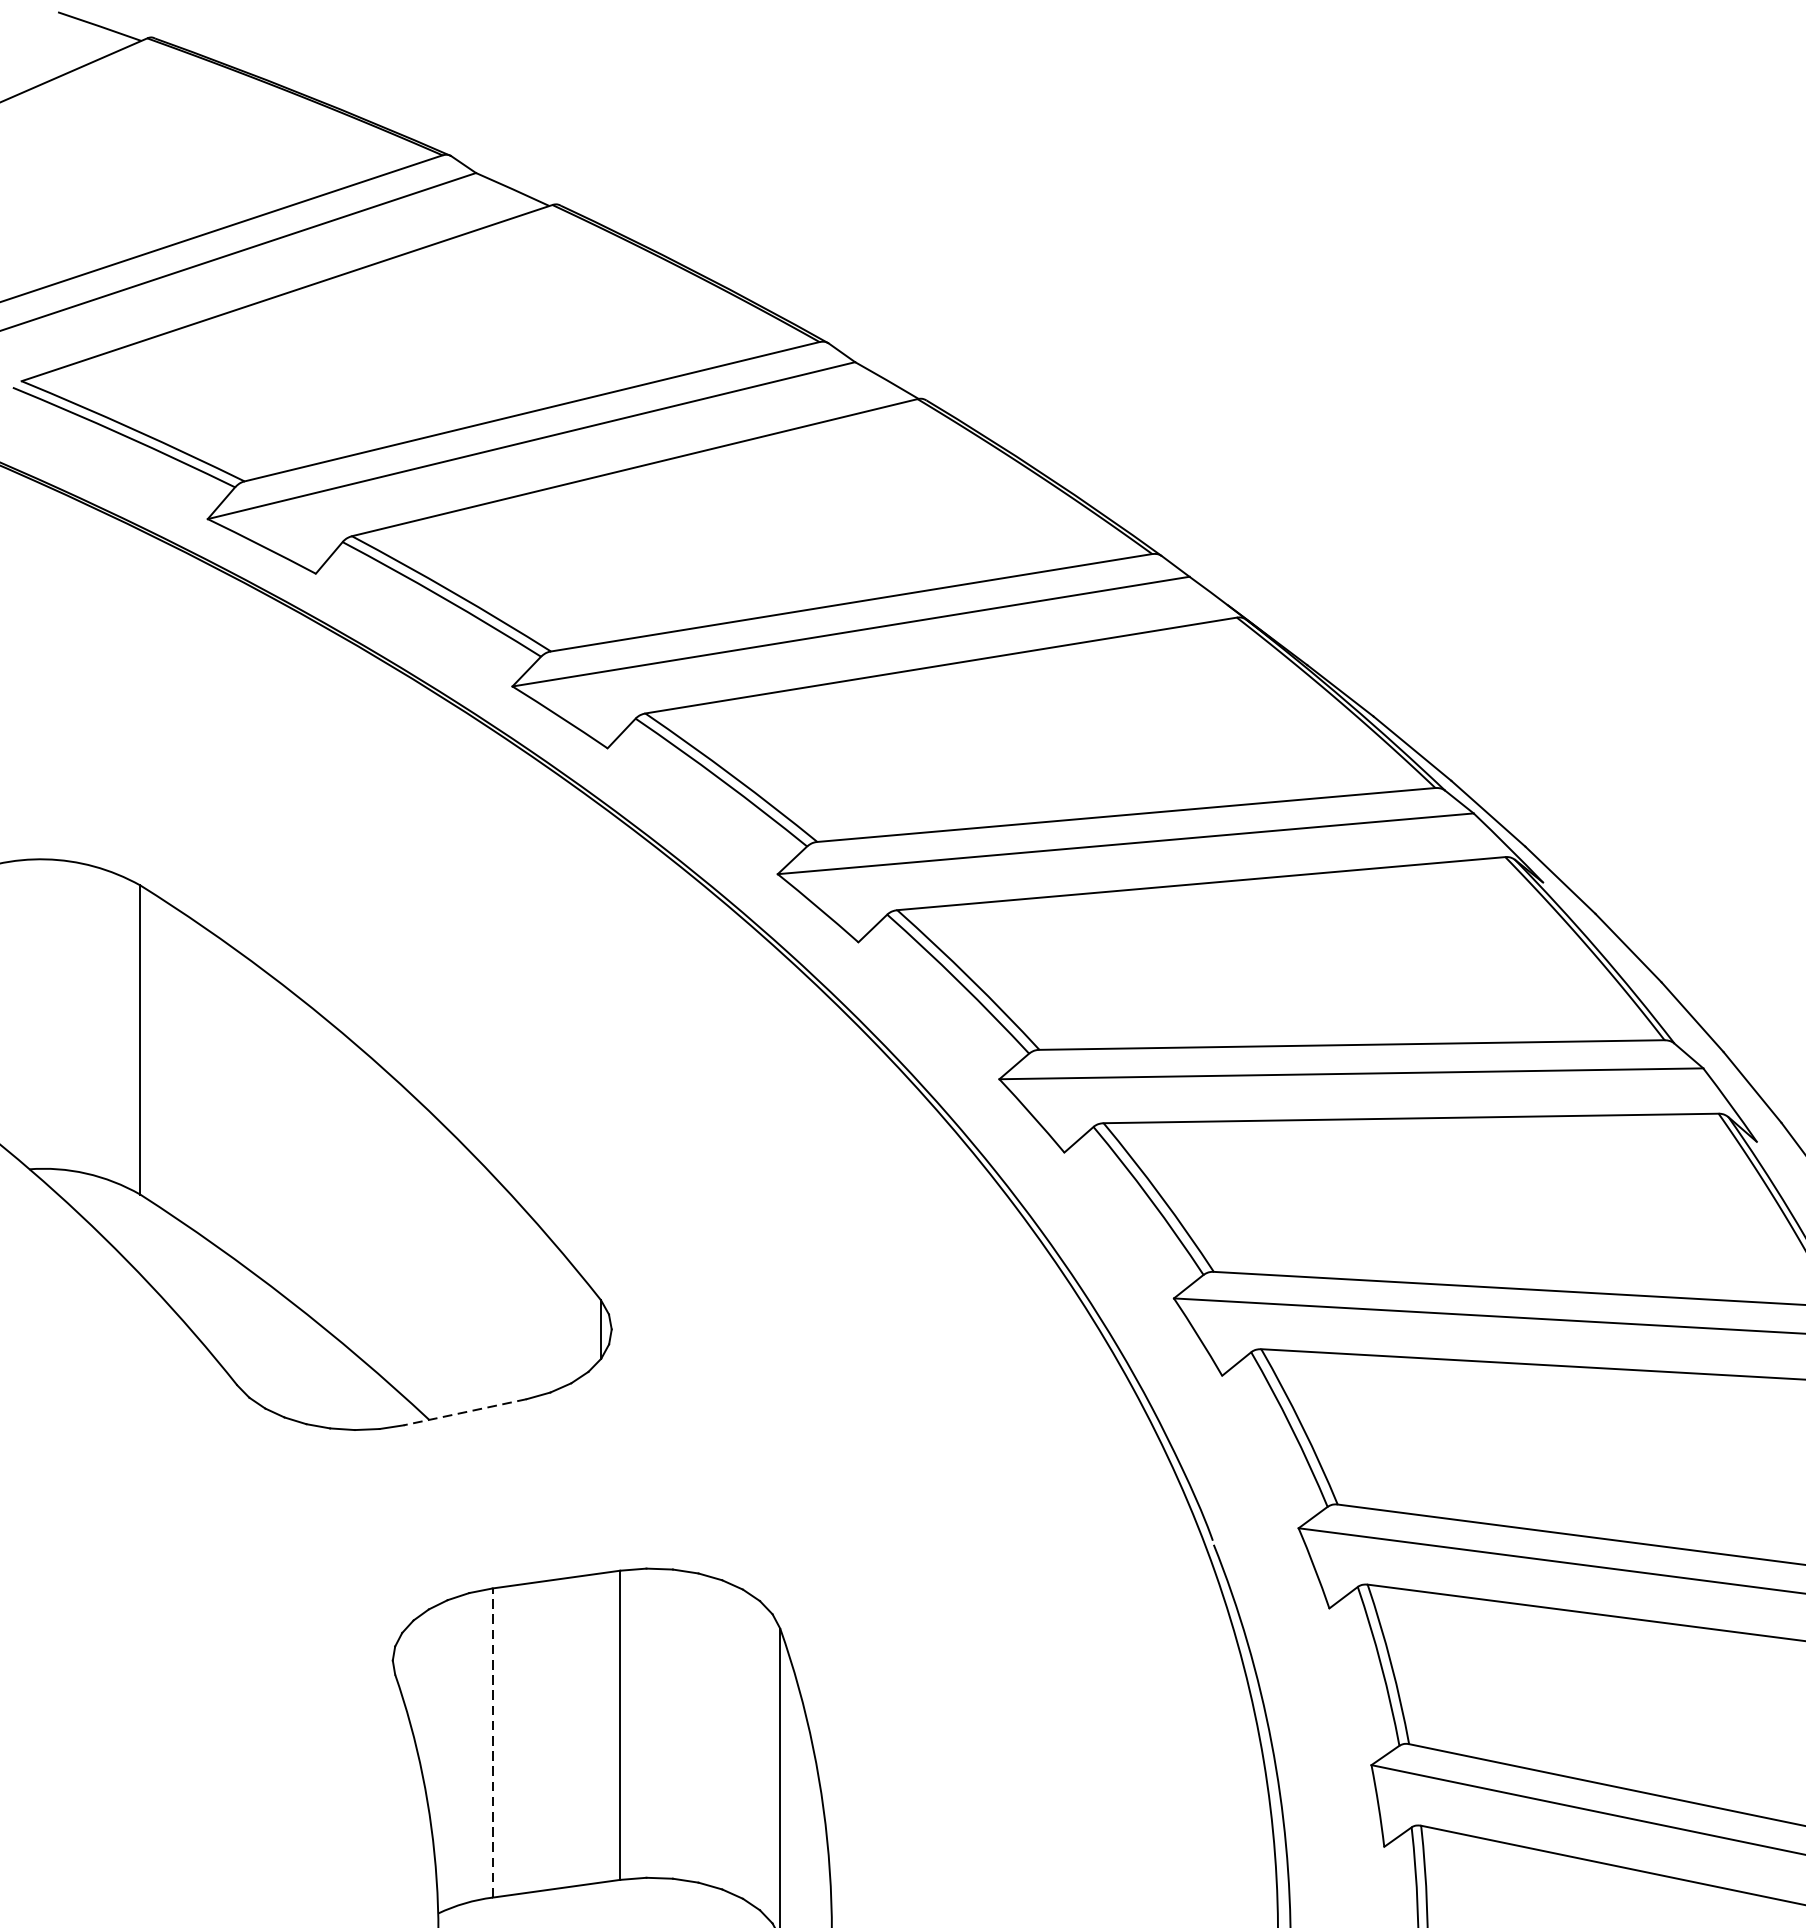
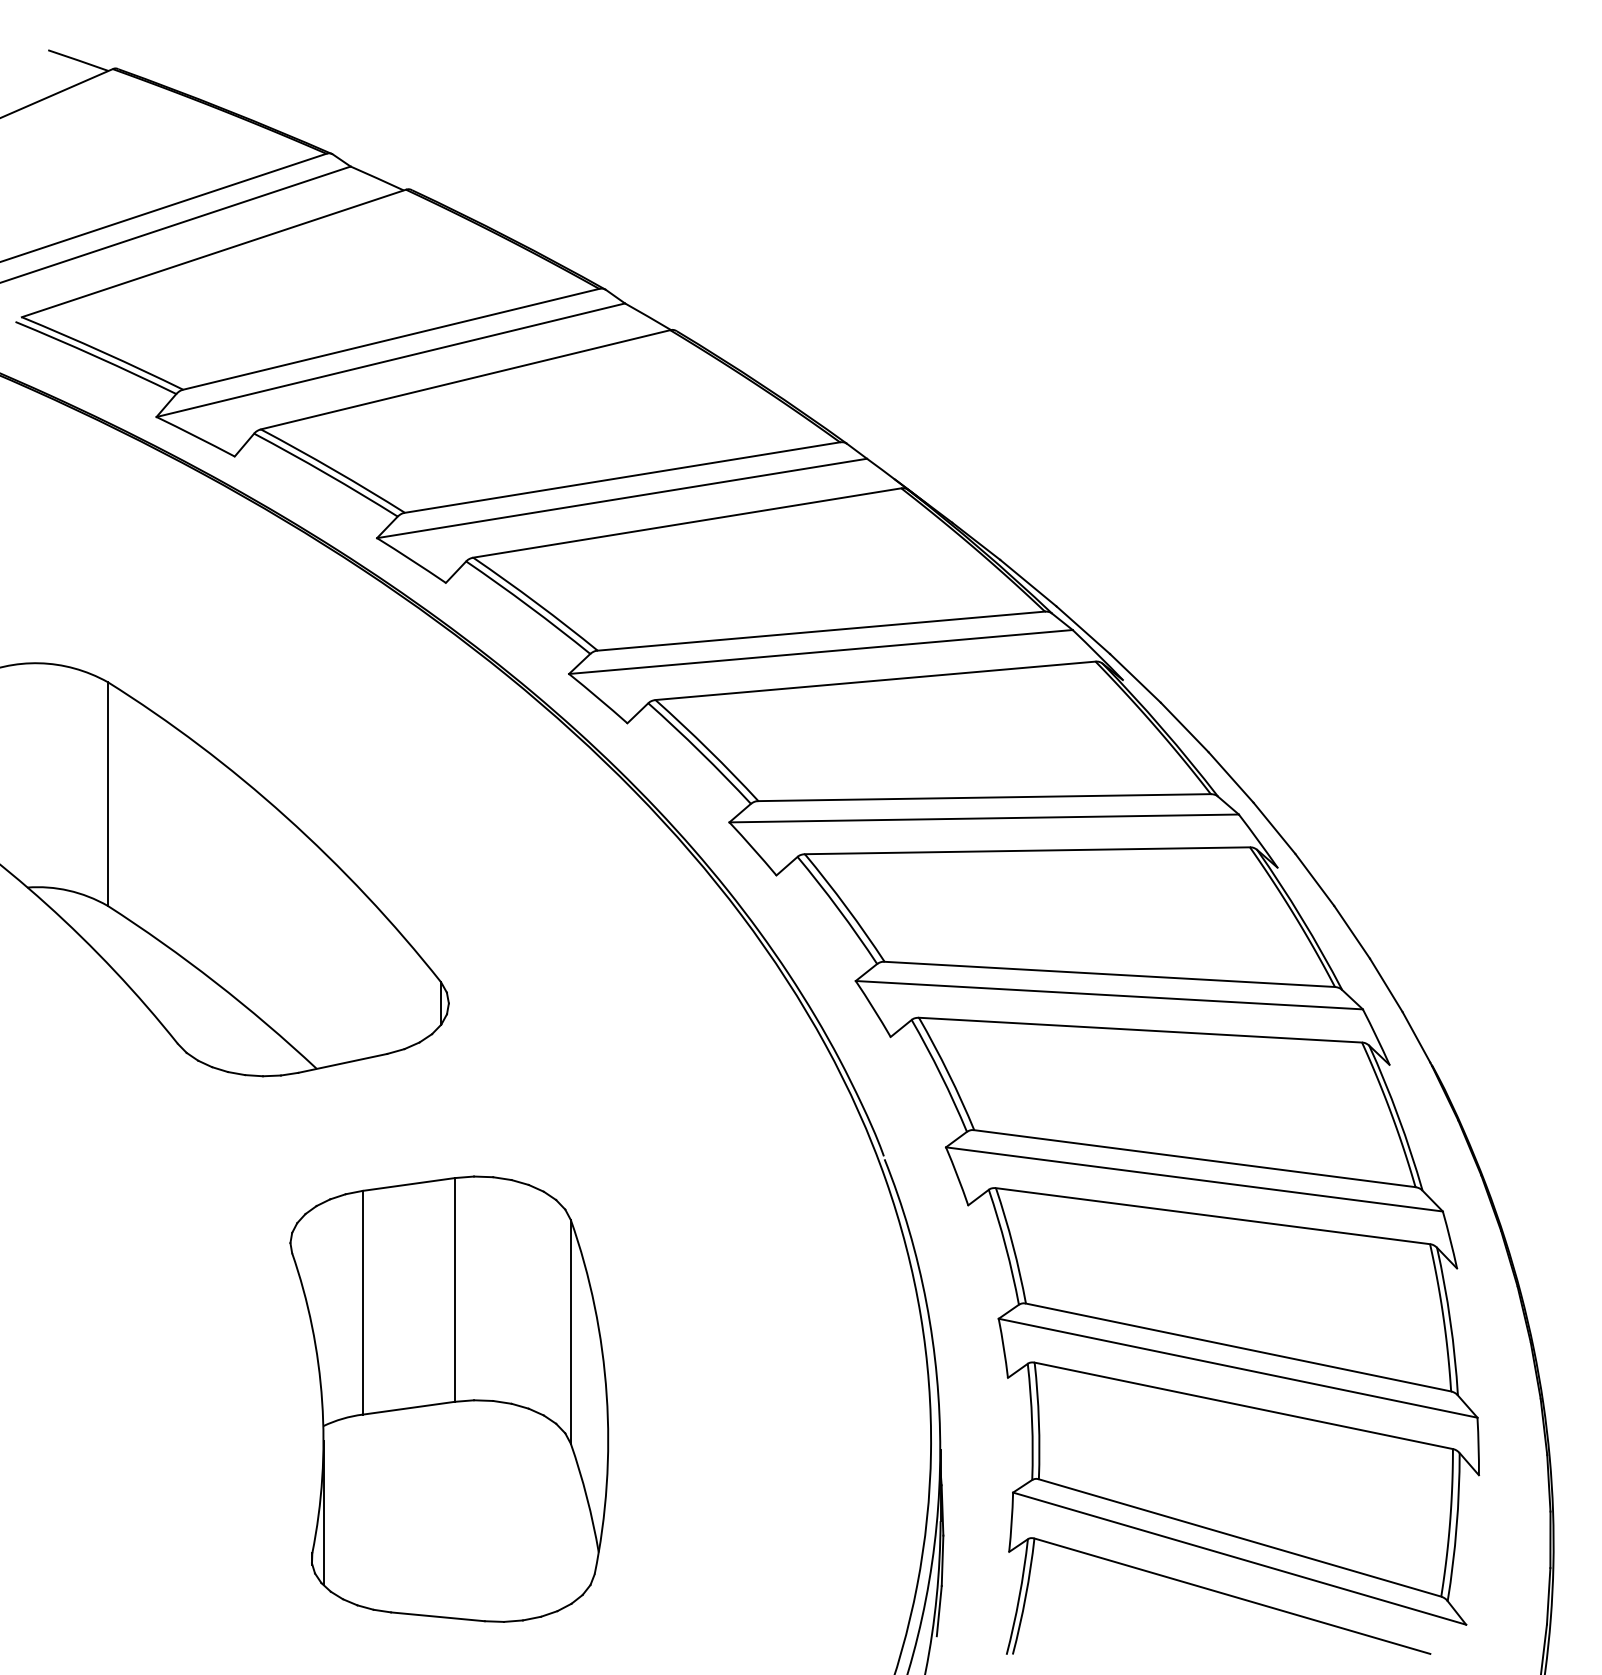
line: (464, 1412) -> (342, 1063), dashed -> solid
line: (492, 1742) -> (362, 1302), dashed -> solid

